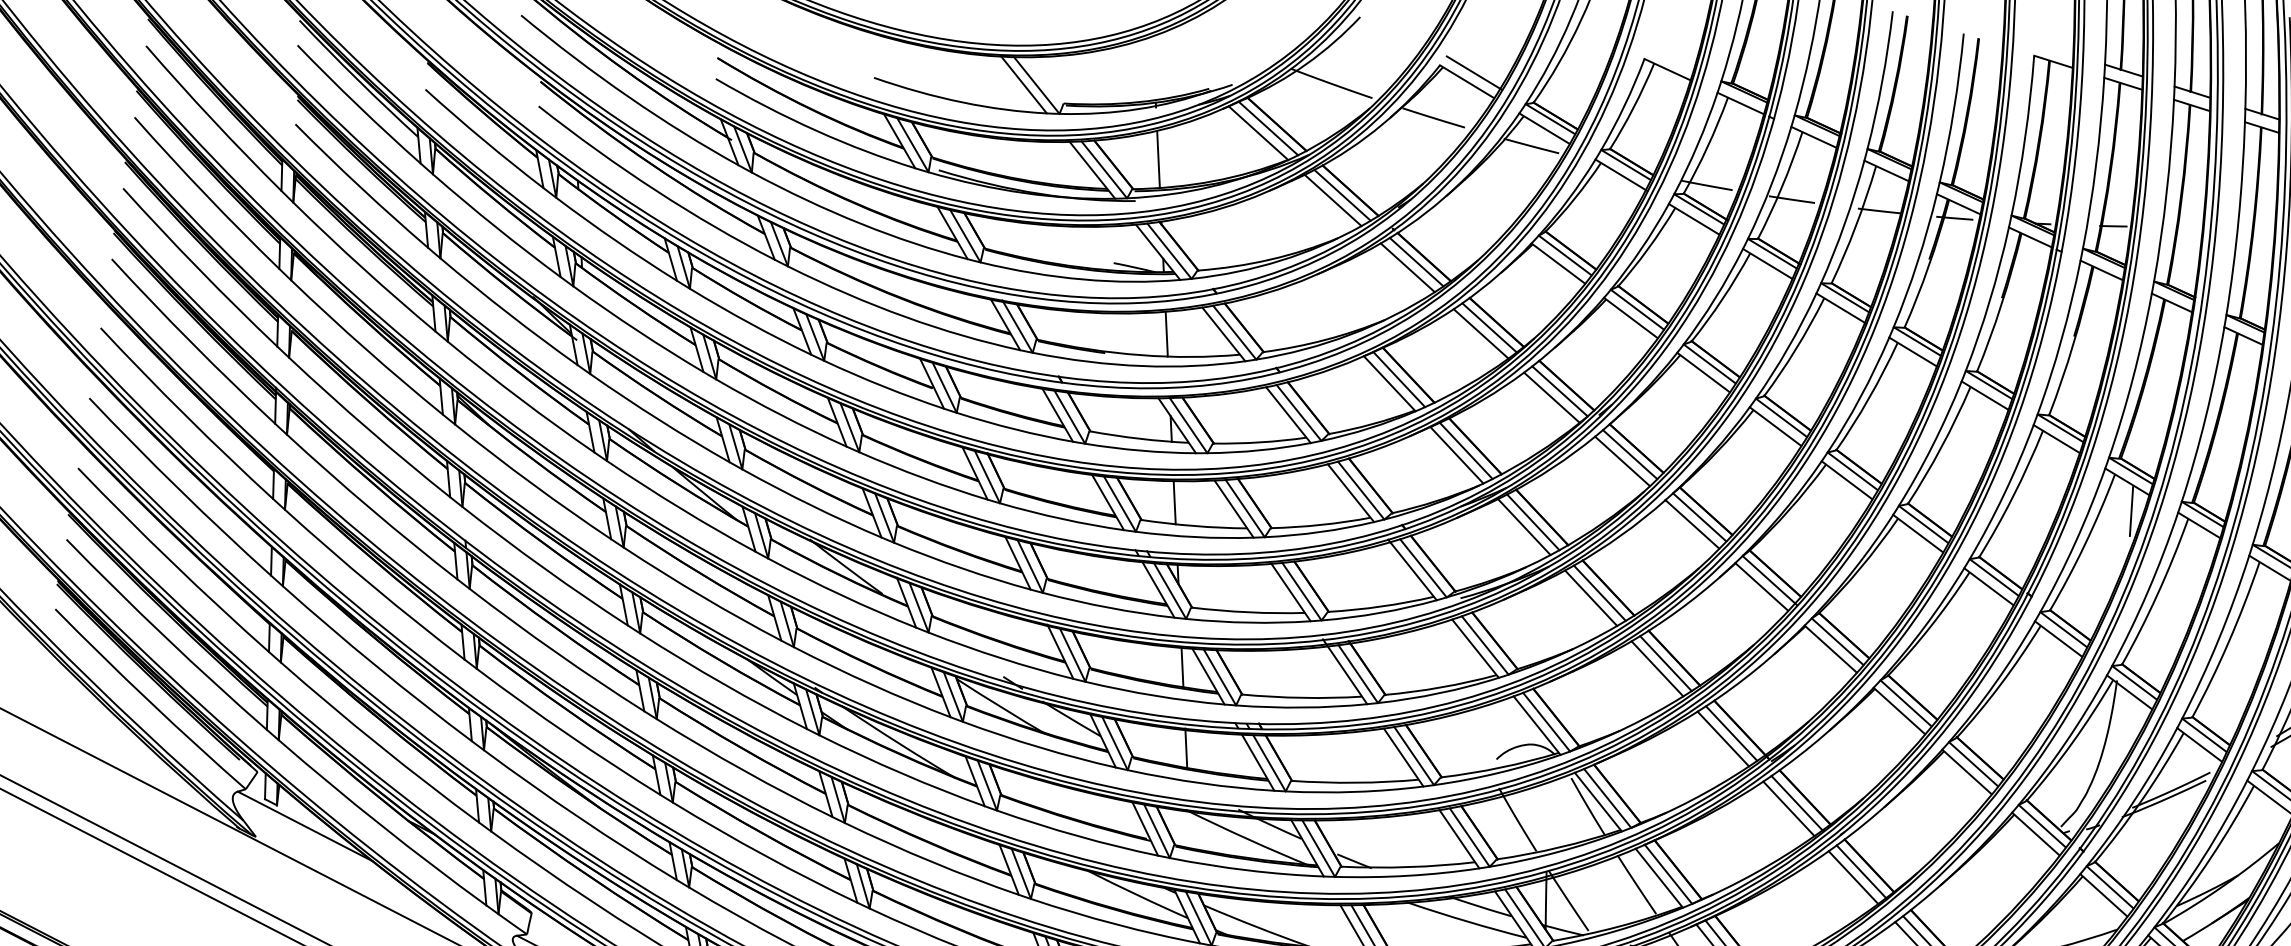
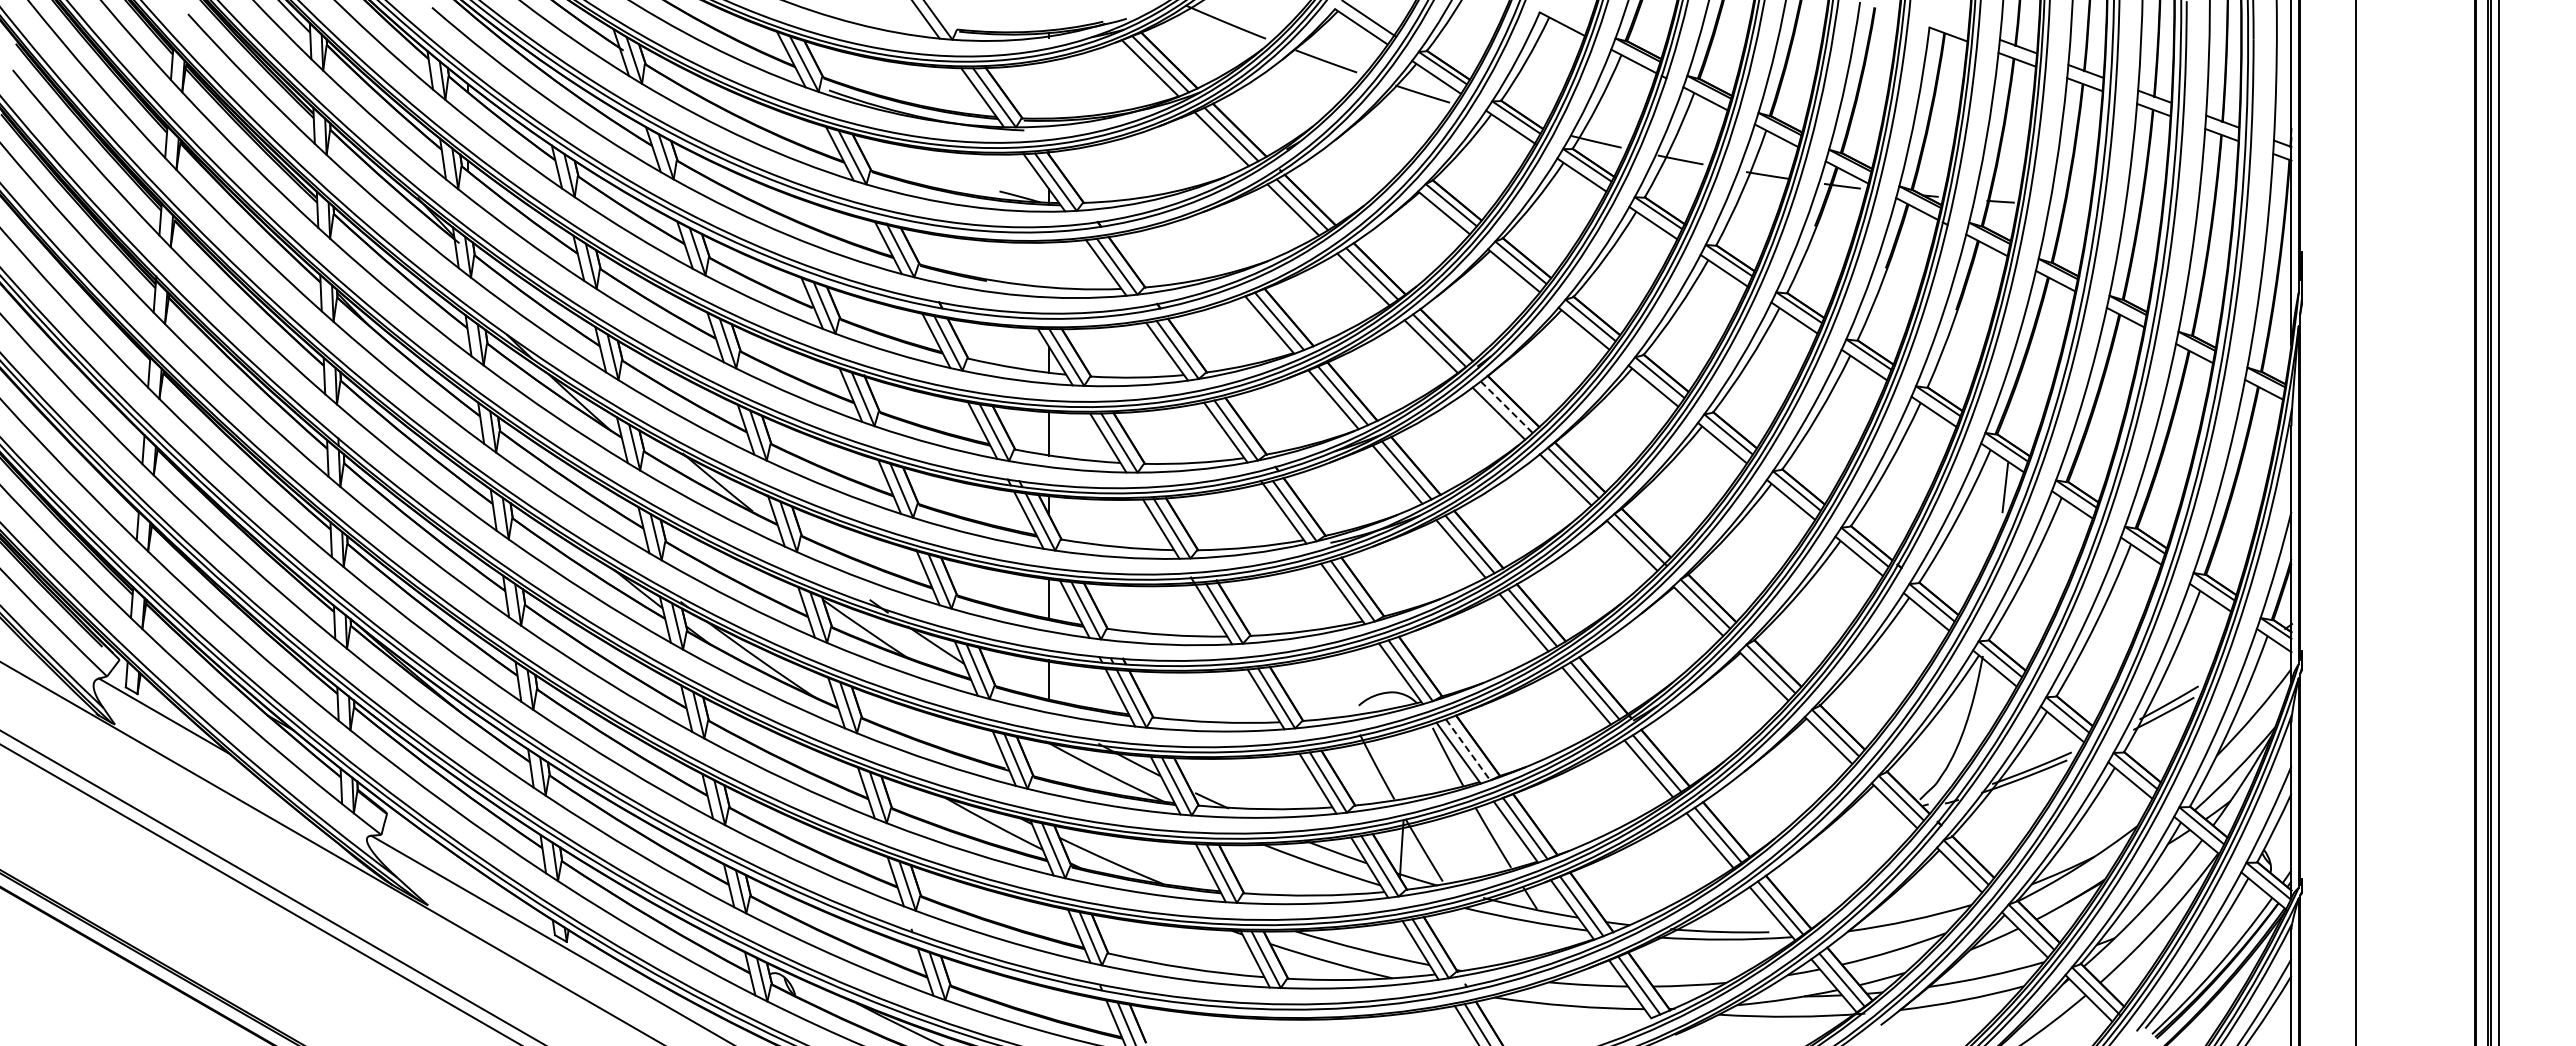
line: (1158, 158) -> (1049, 89), removed
line: (1167, 333) -> (1049, 264), removed
line: (1629, 454) -> (1506, 407), solid -> dashed
line: (1608, 798) -> (1468, 749), solid -> dashed

